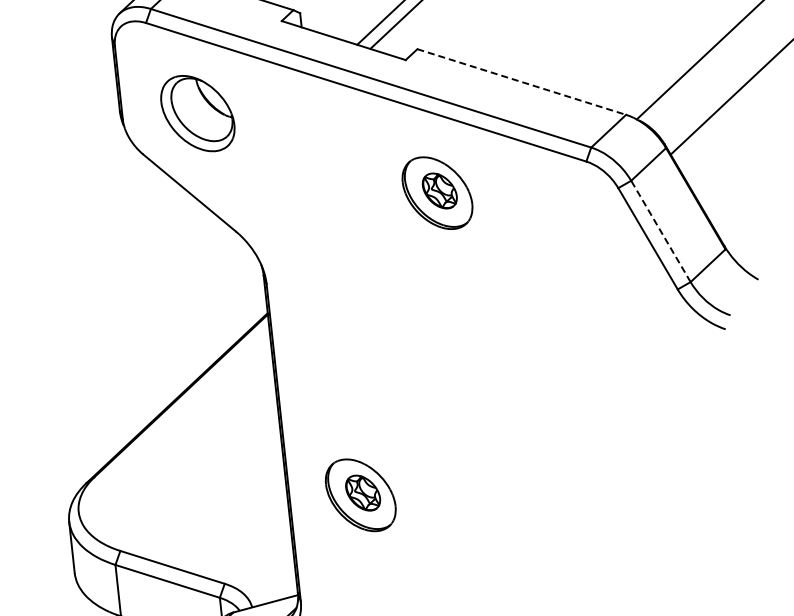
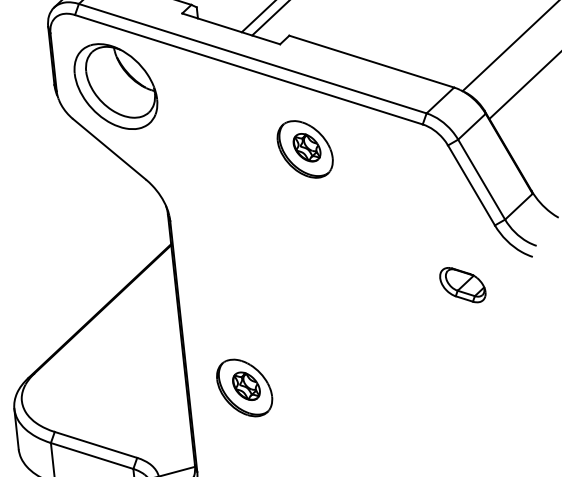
line: (522, 82) -> (372, 62), dashed -> solid
part: (197, 113) -> (115, 86), size x1.43
line: (660, 231) -> (481, 179), dashed -> solid
part: (636, 364) -> (462, 284), added

